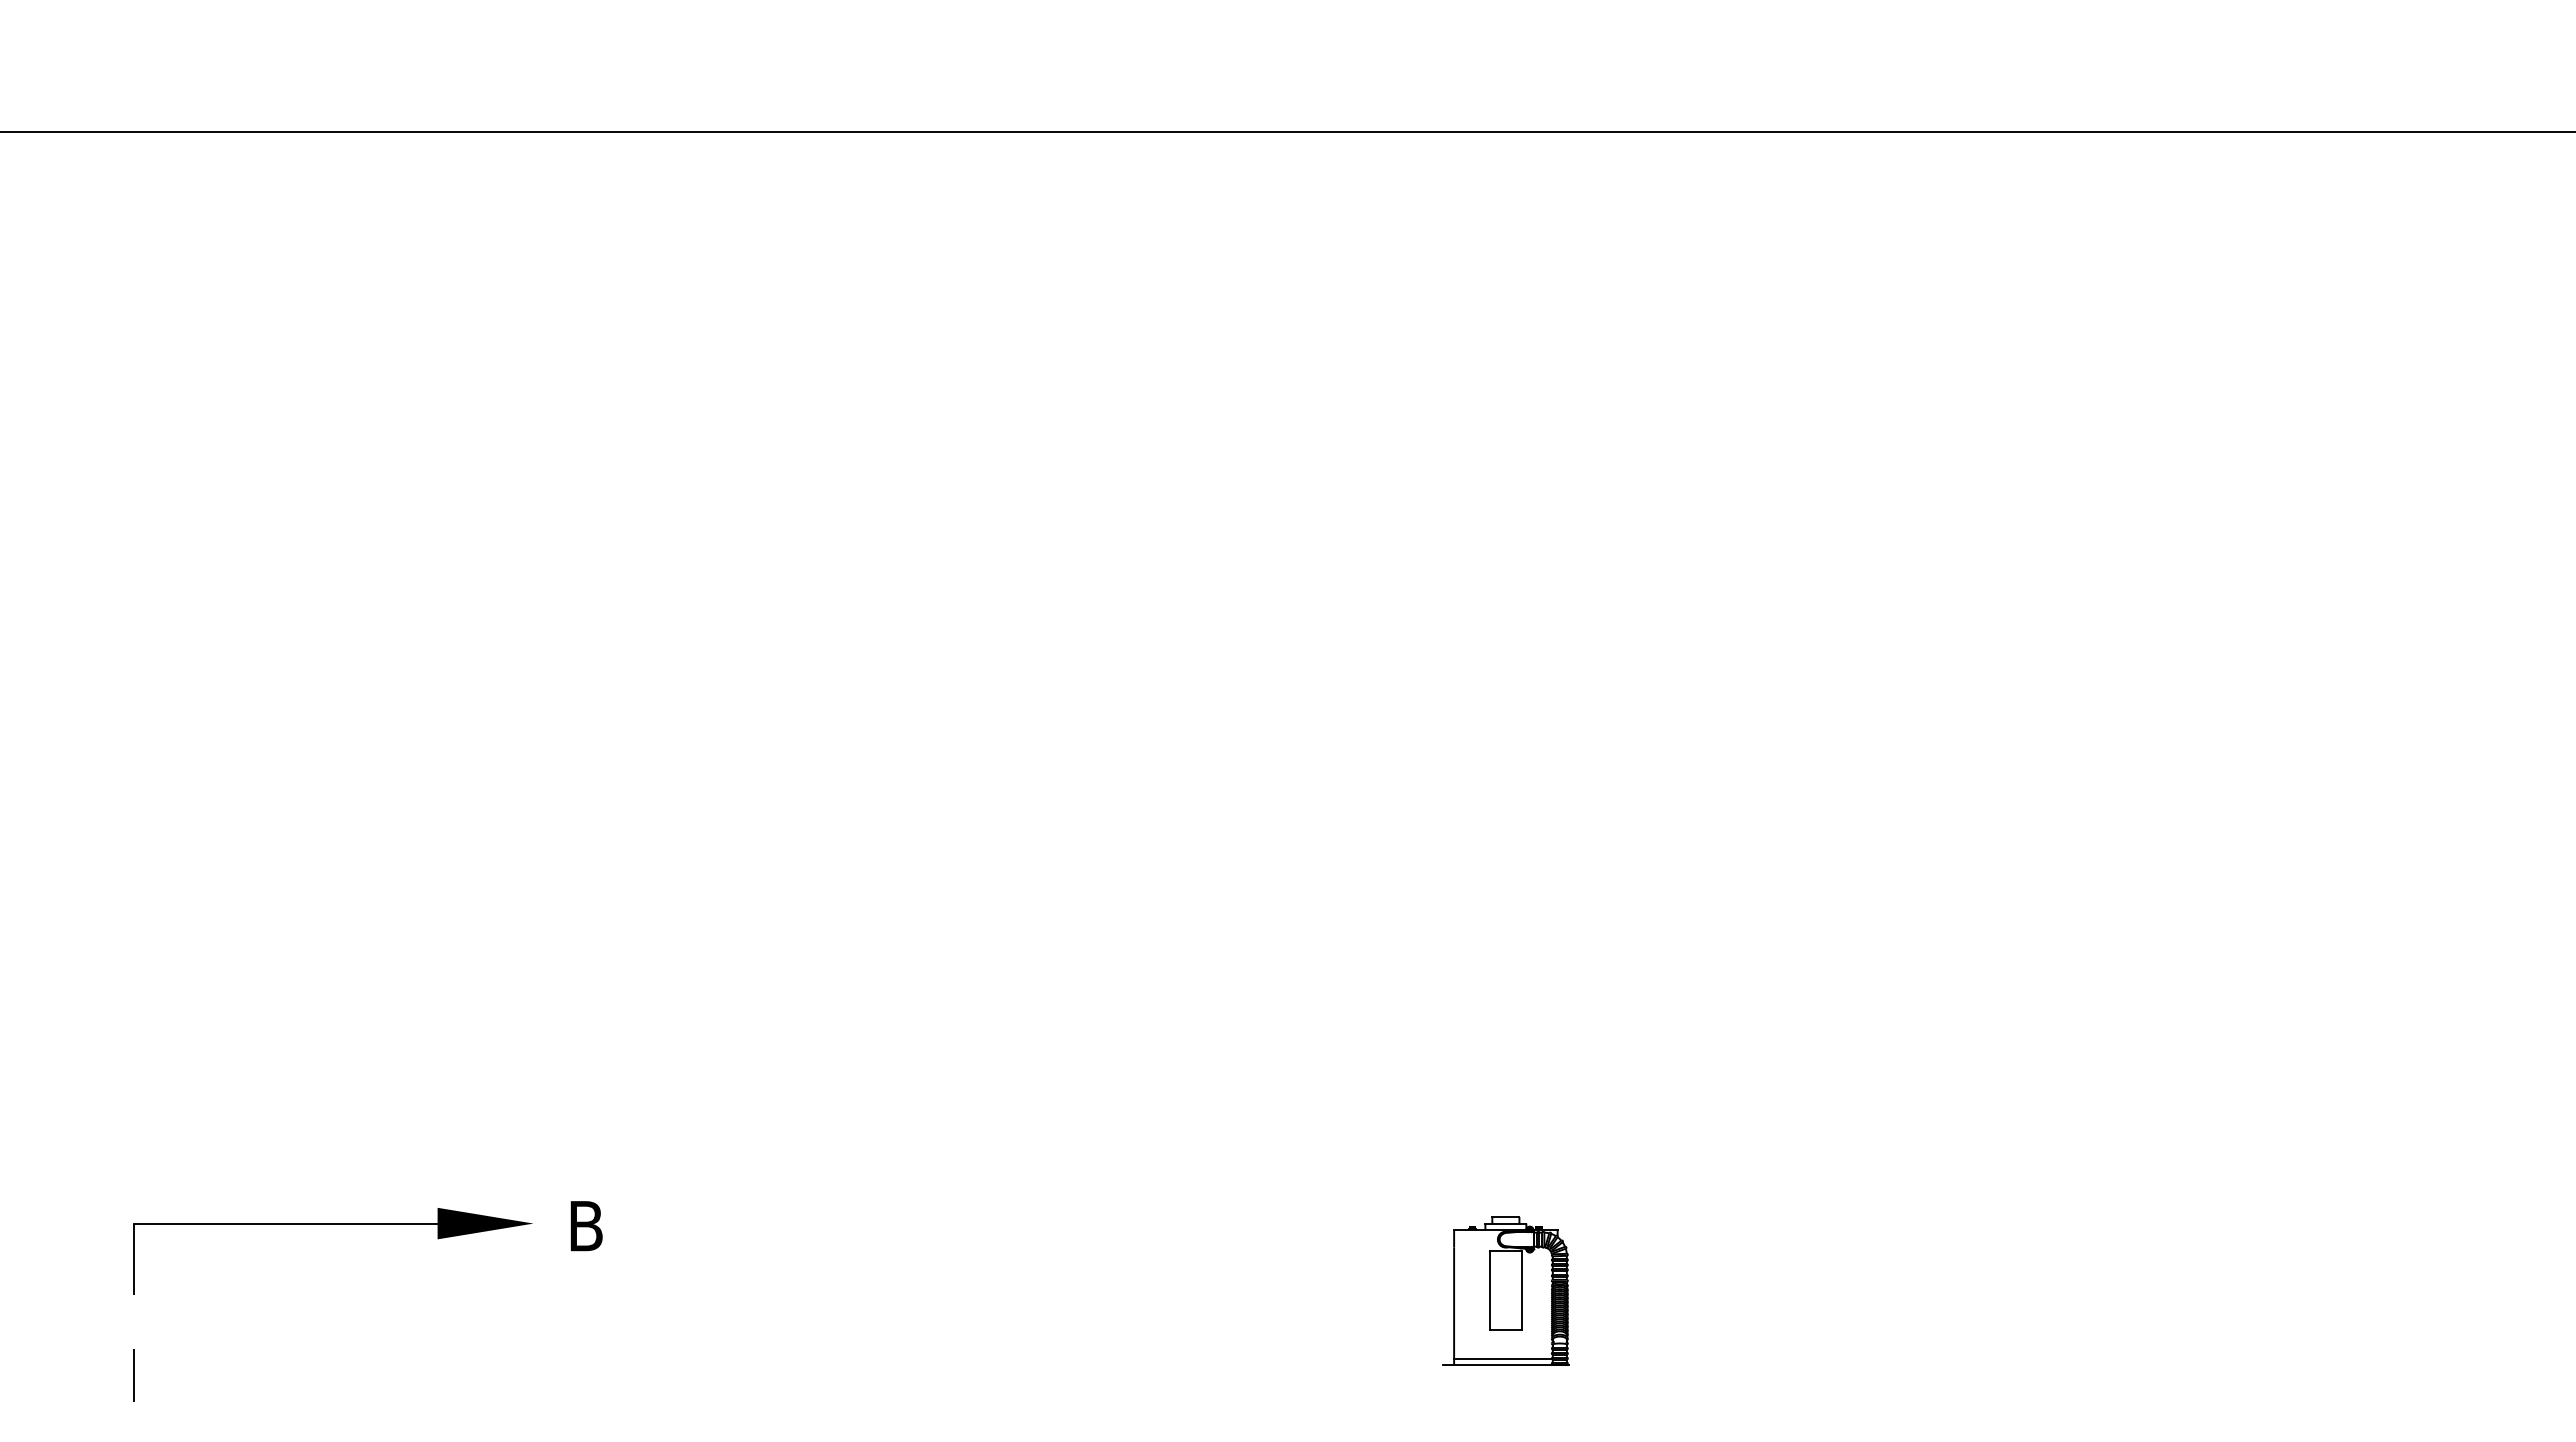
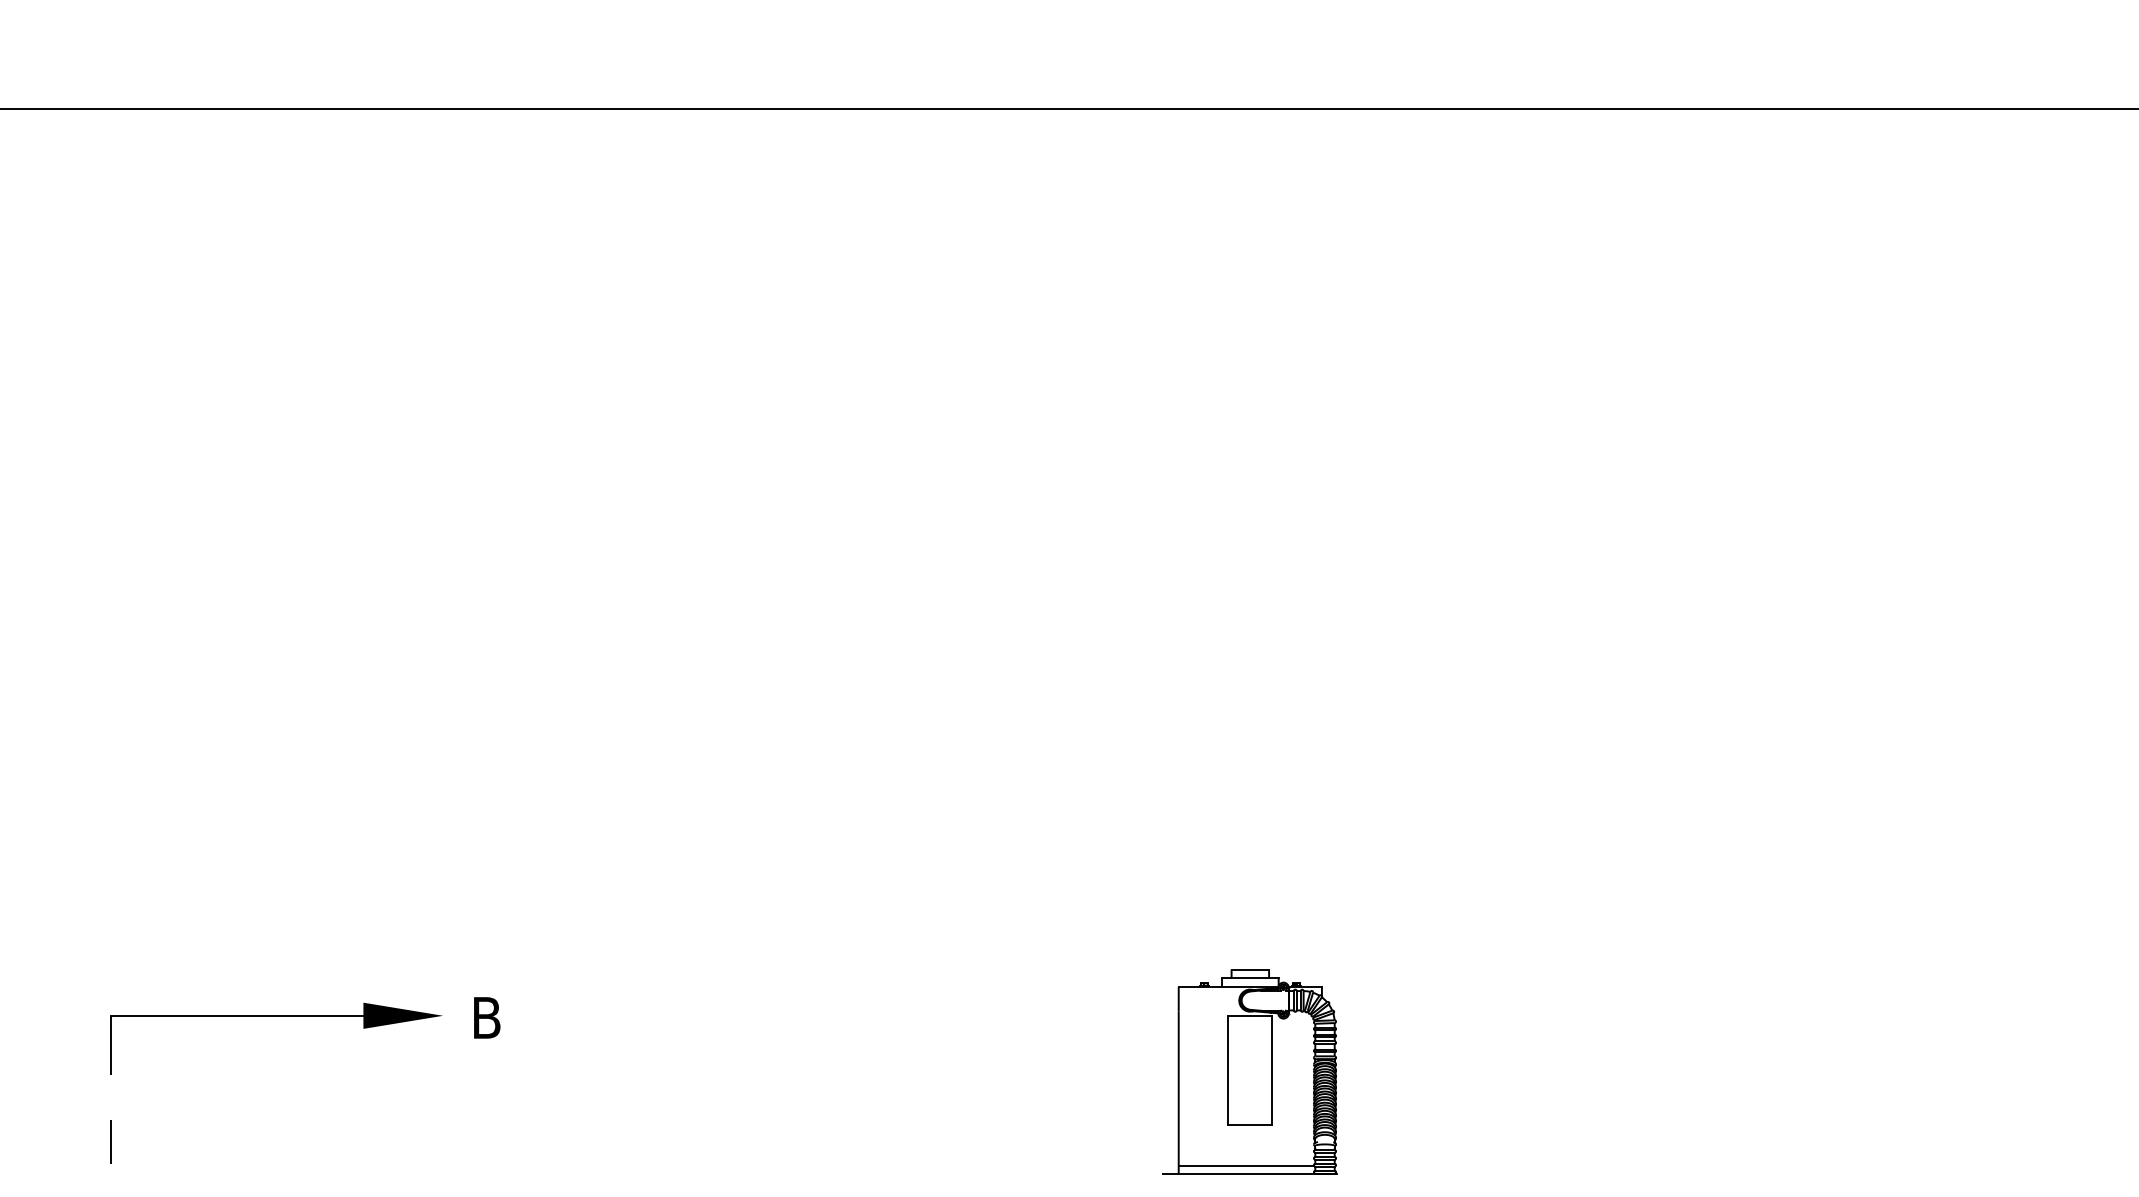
part: (1505, 1290) -> (1250, 1071), size x1.67

